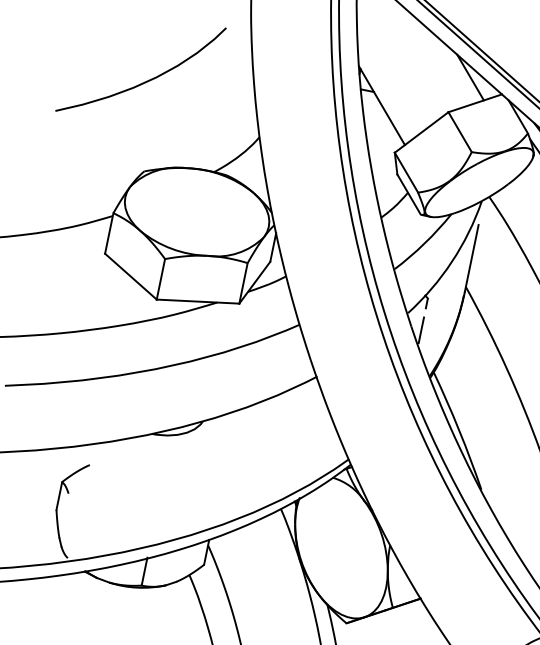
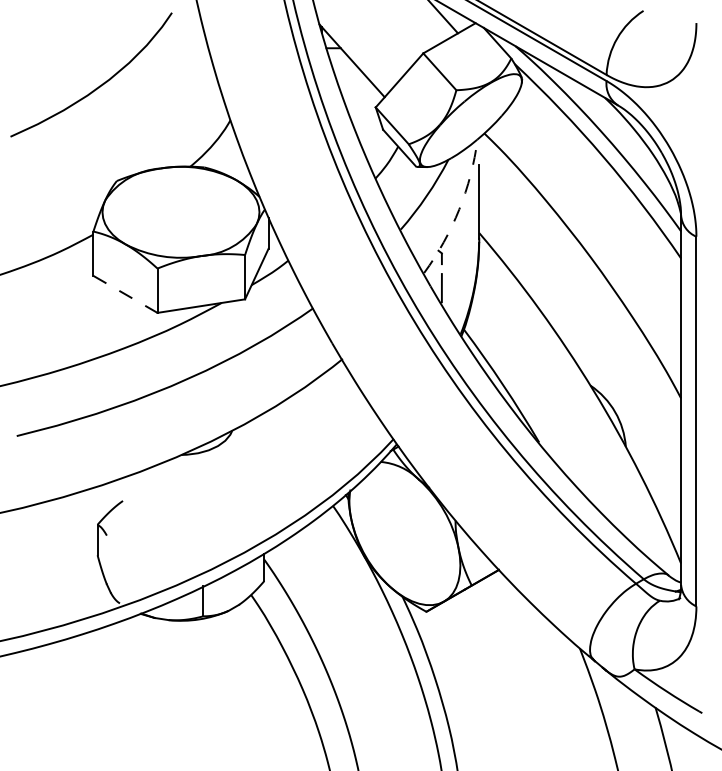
arc: (452, 261) -> (459, 209), solid -> dashed
line: (130, 276) -> (125, 294), solid -> dashed

